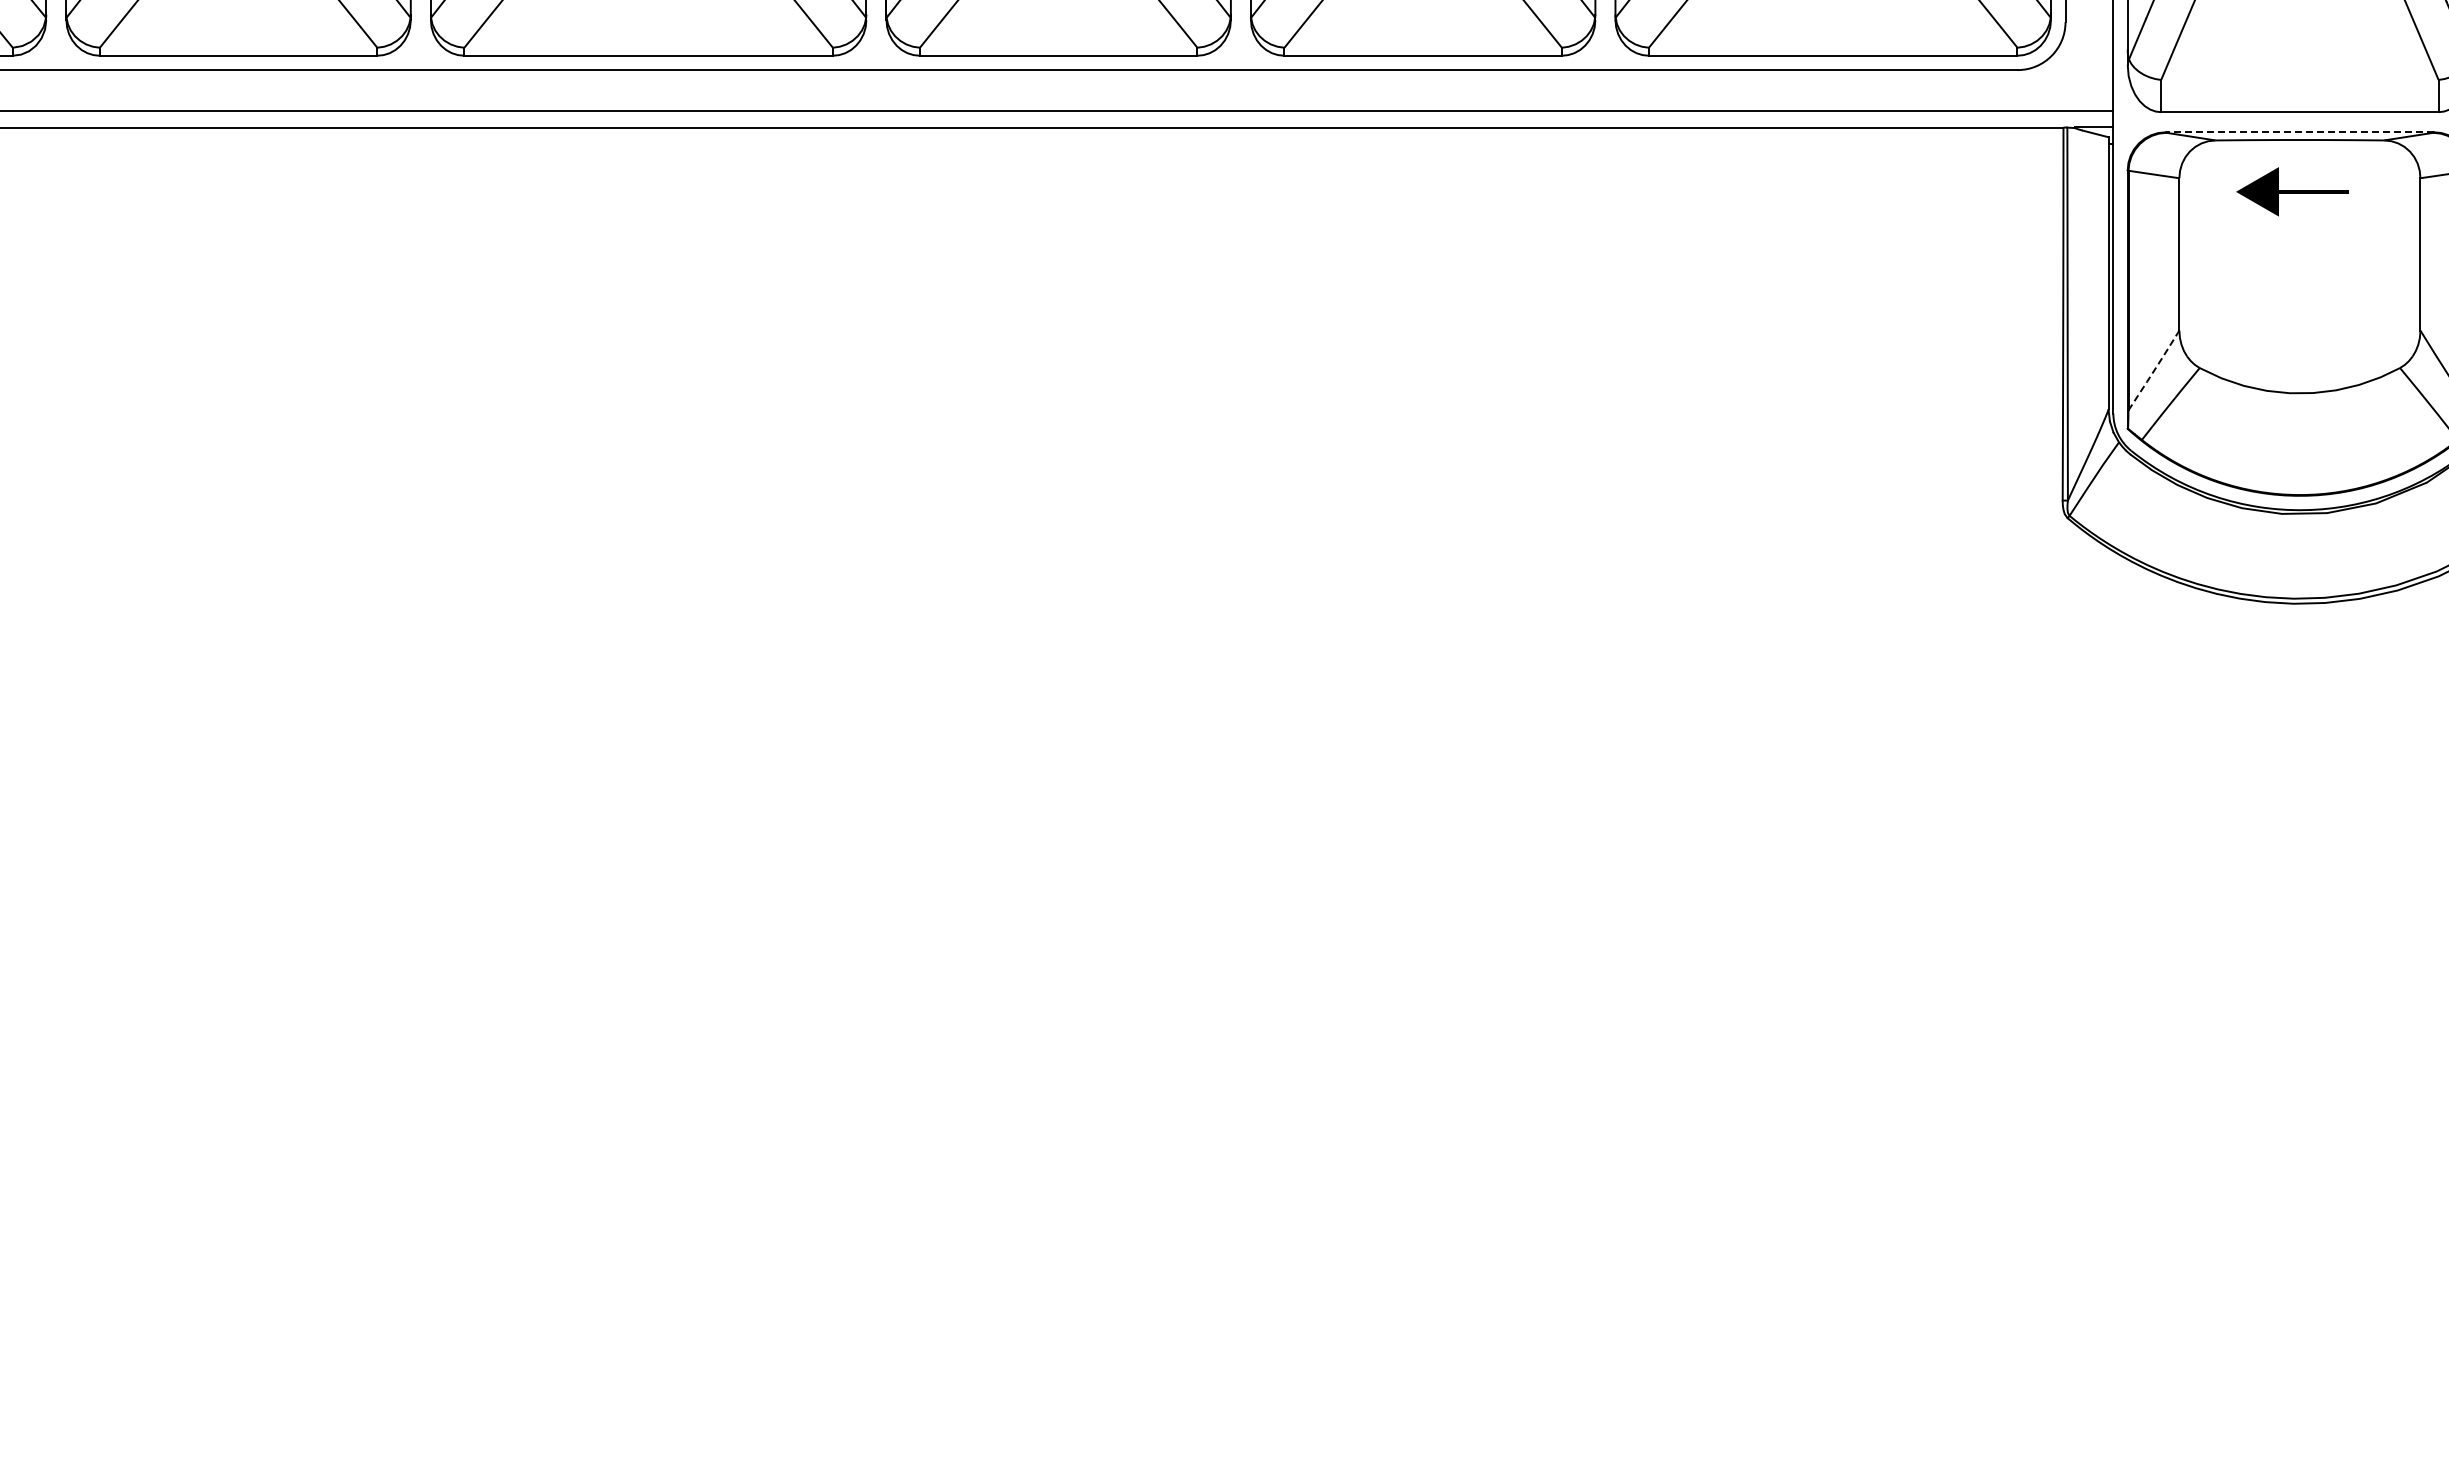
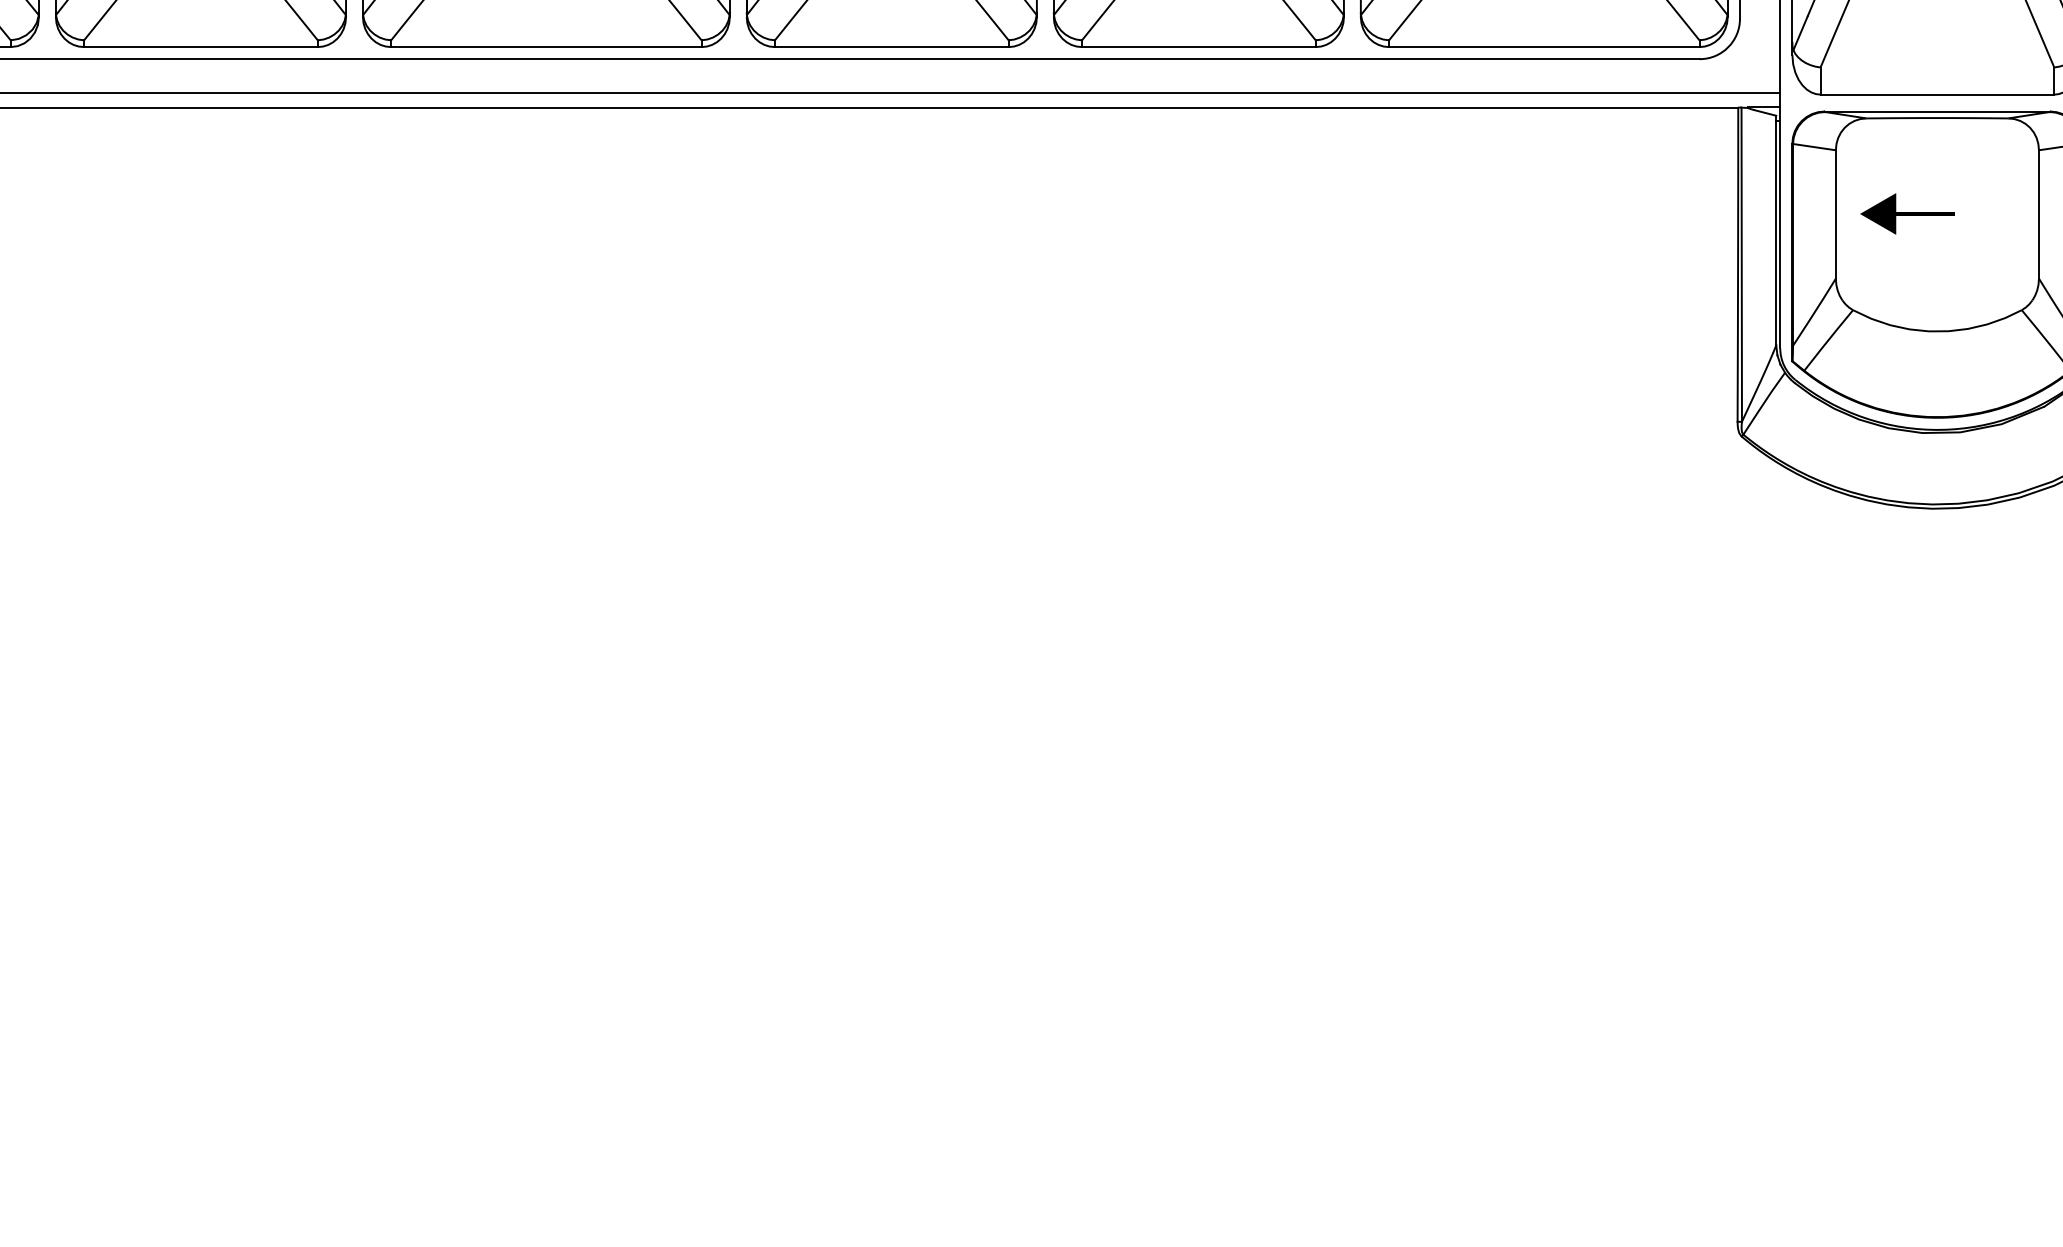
line: (2299, 132) -> (1937, 111), dashed -> solid
part: (2292, 191) -> (1907, 213), moved
line: (2154, 370) -> (1814, 312), dashed -> solid

